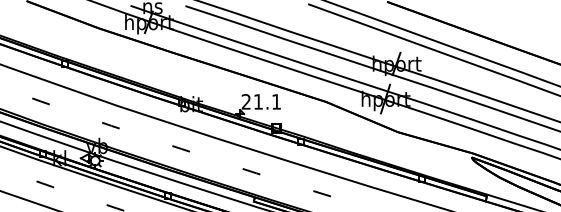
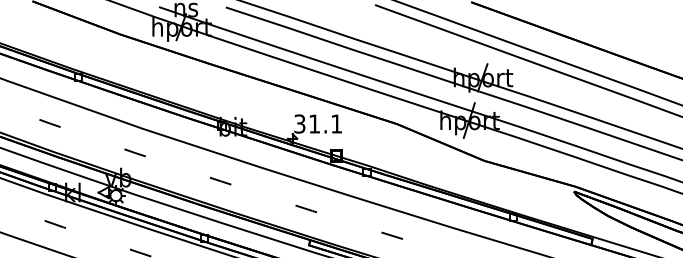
text: (245, 101) -> (299, 123), 21.1 -> 31.1

